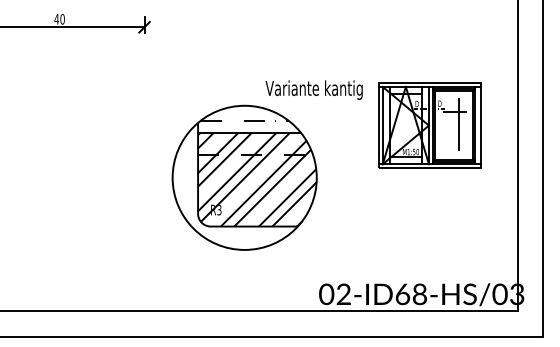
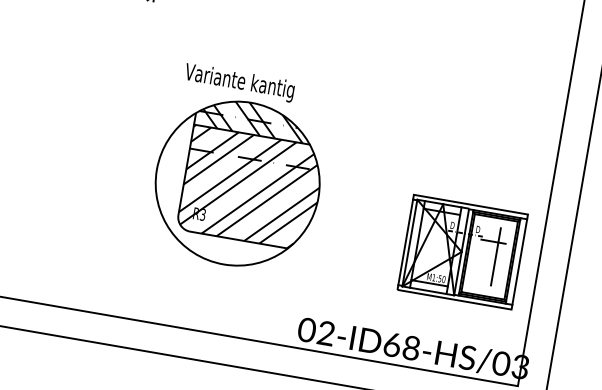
text: (313, 89) -> (238, 81), moved
hatch: (248, 119) -> (253, 118), added
part: (429, 125) -> (462, 252), moved

